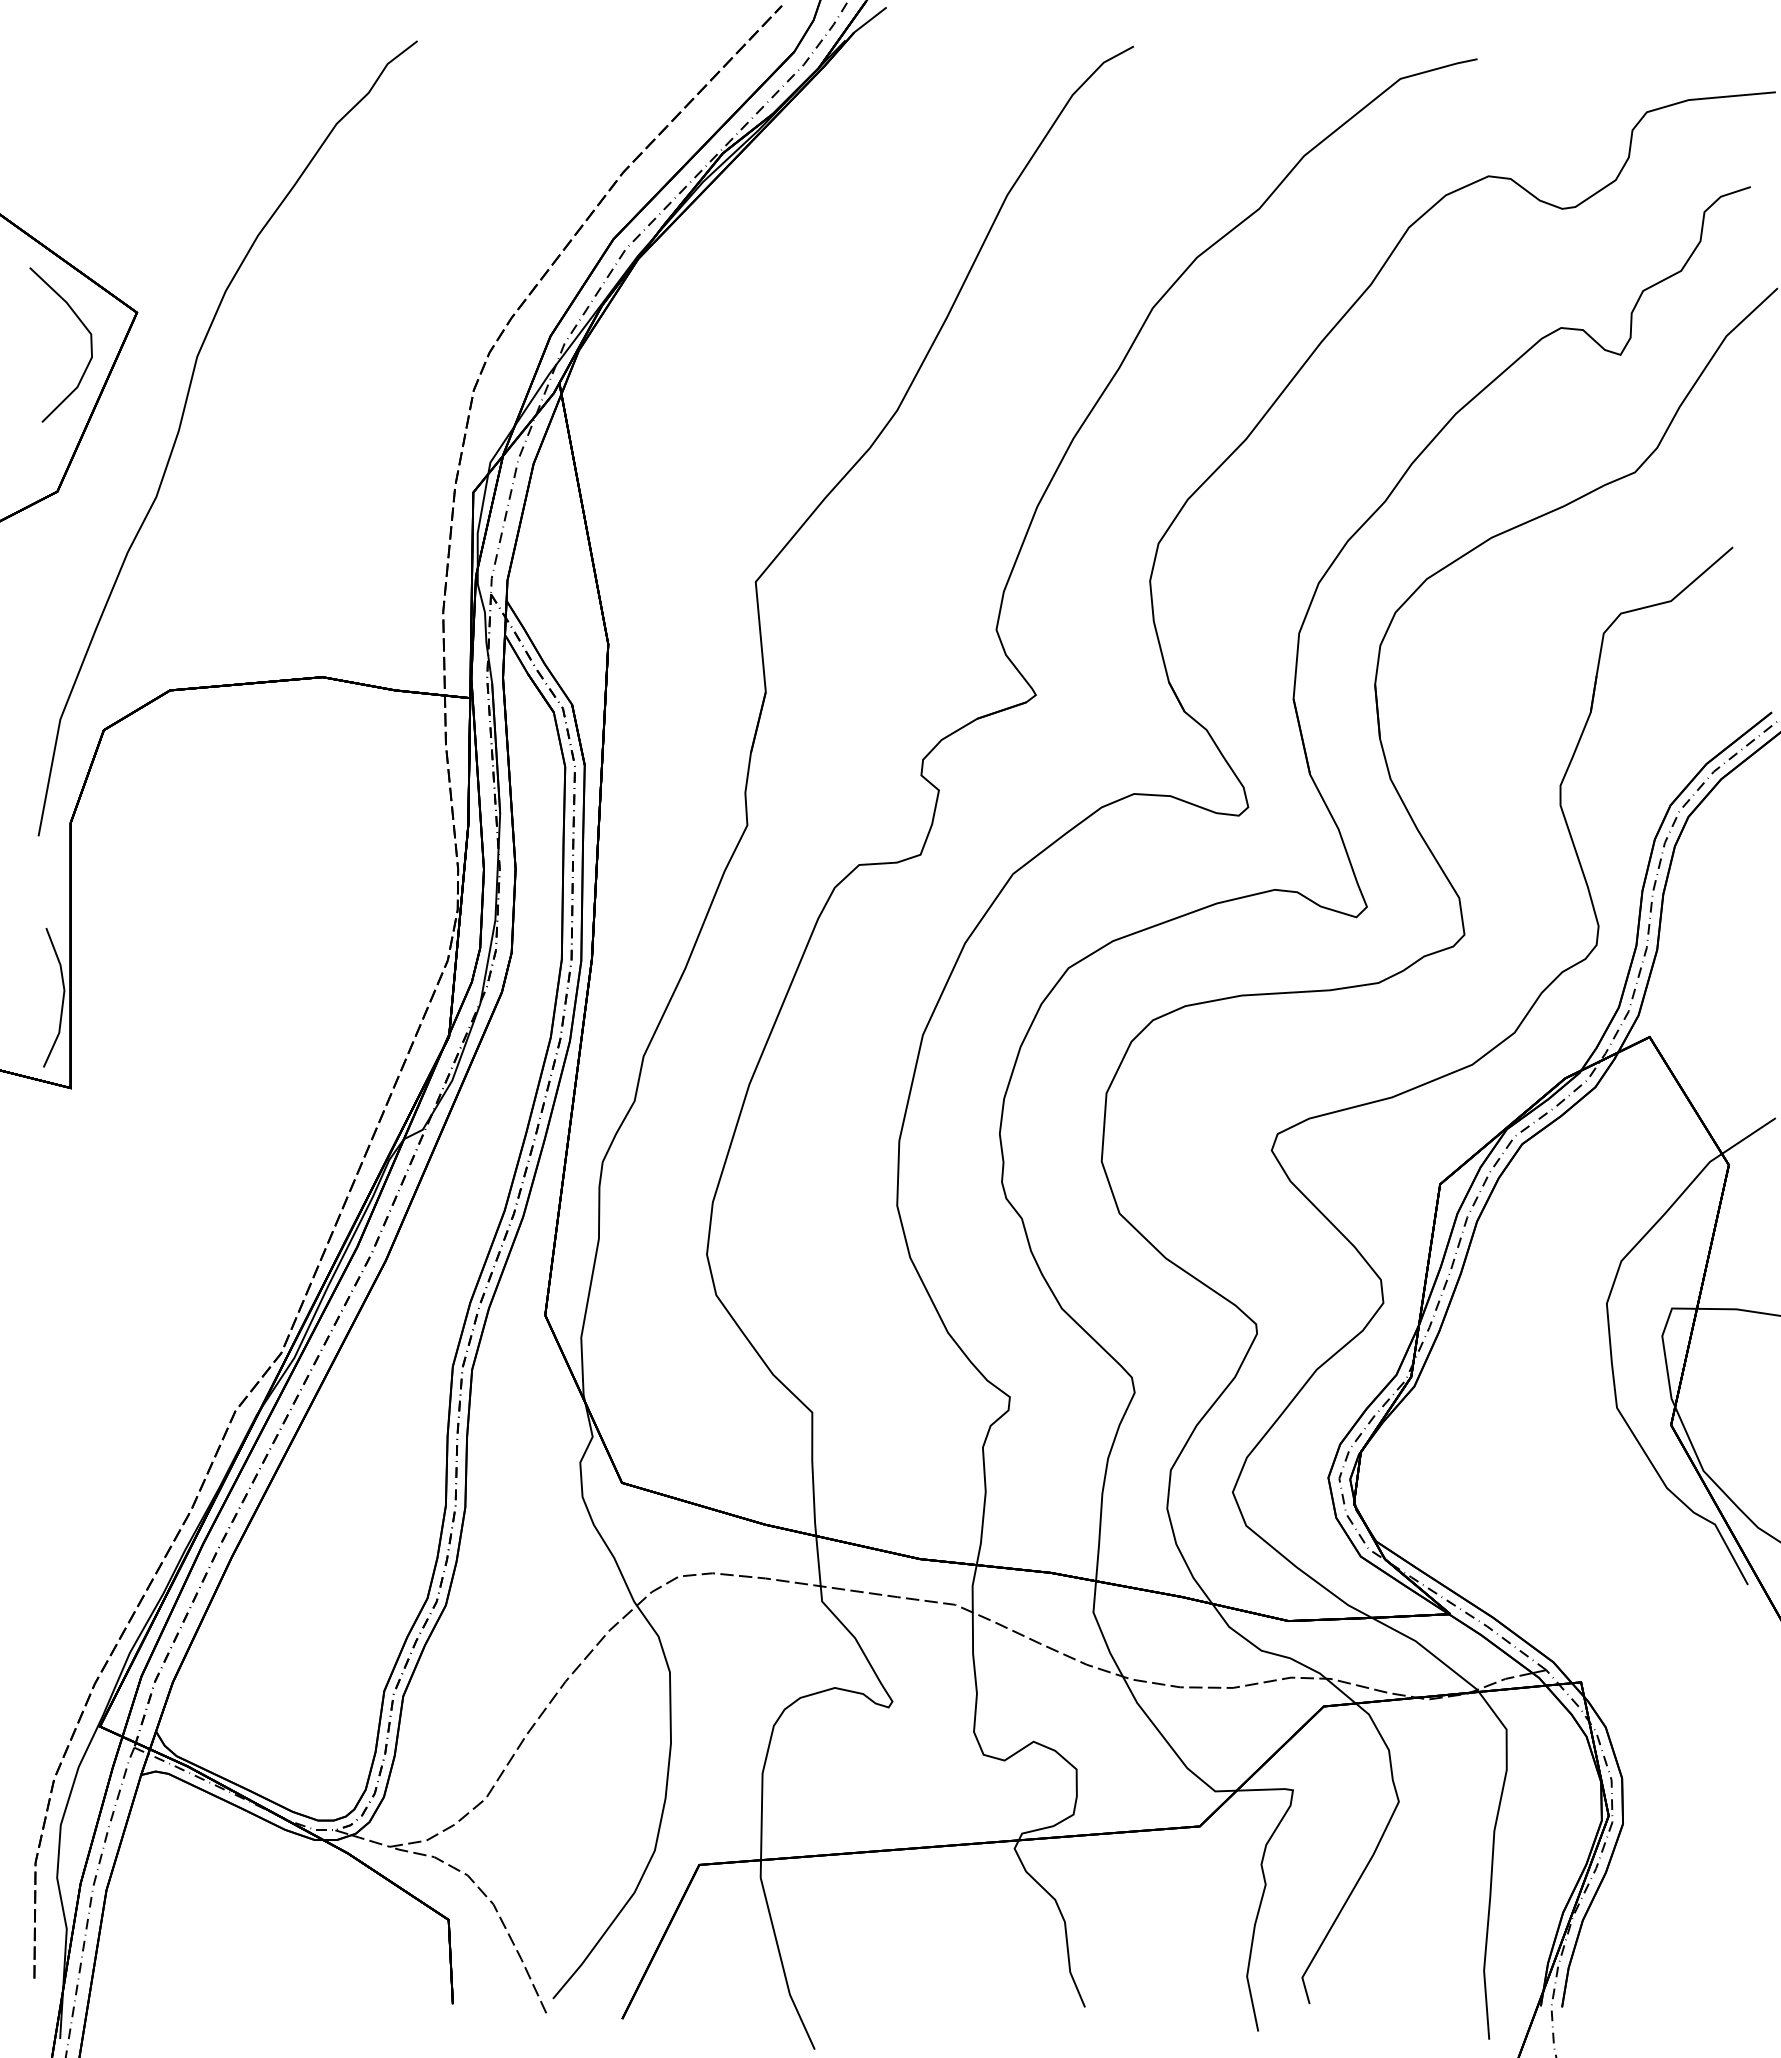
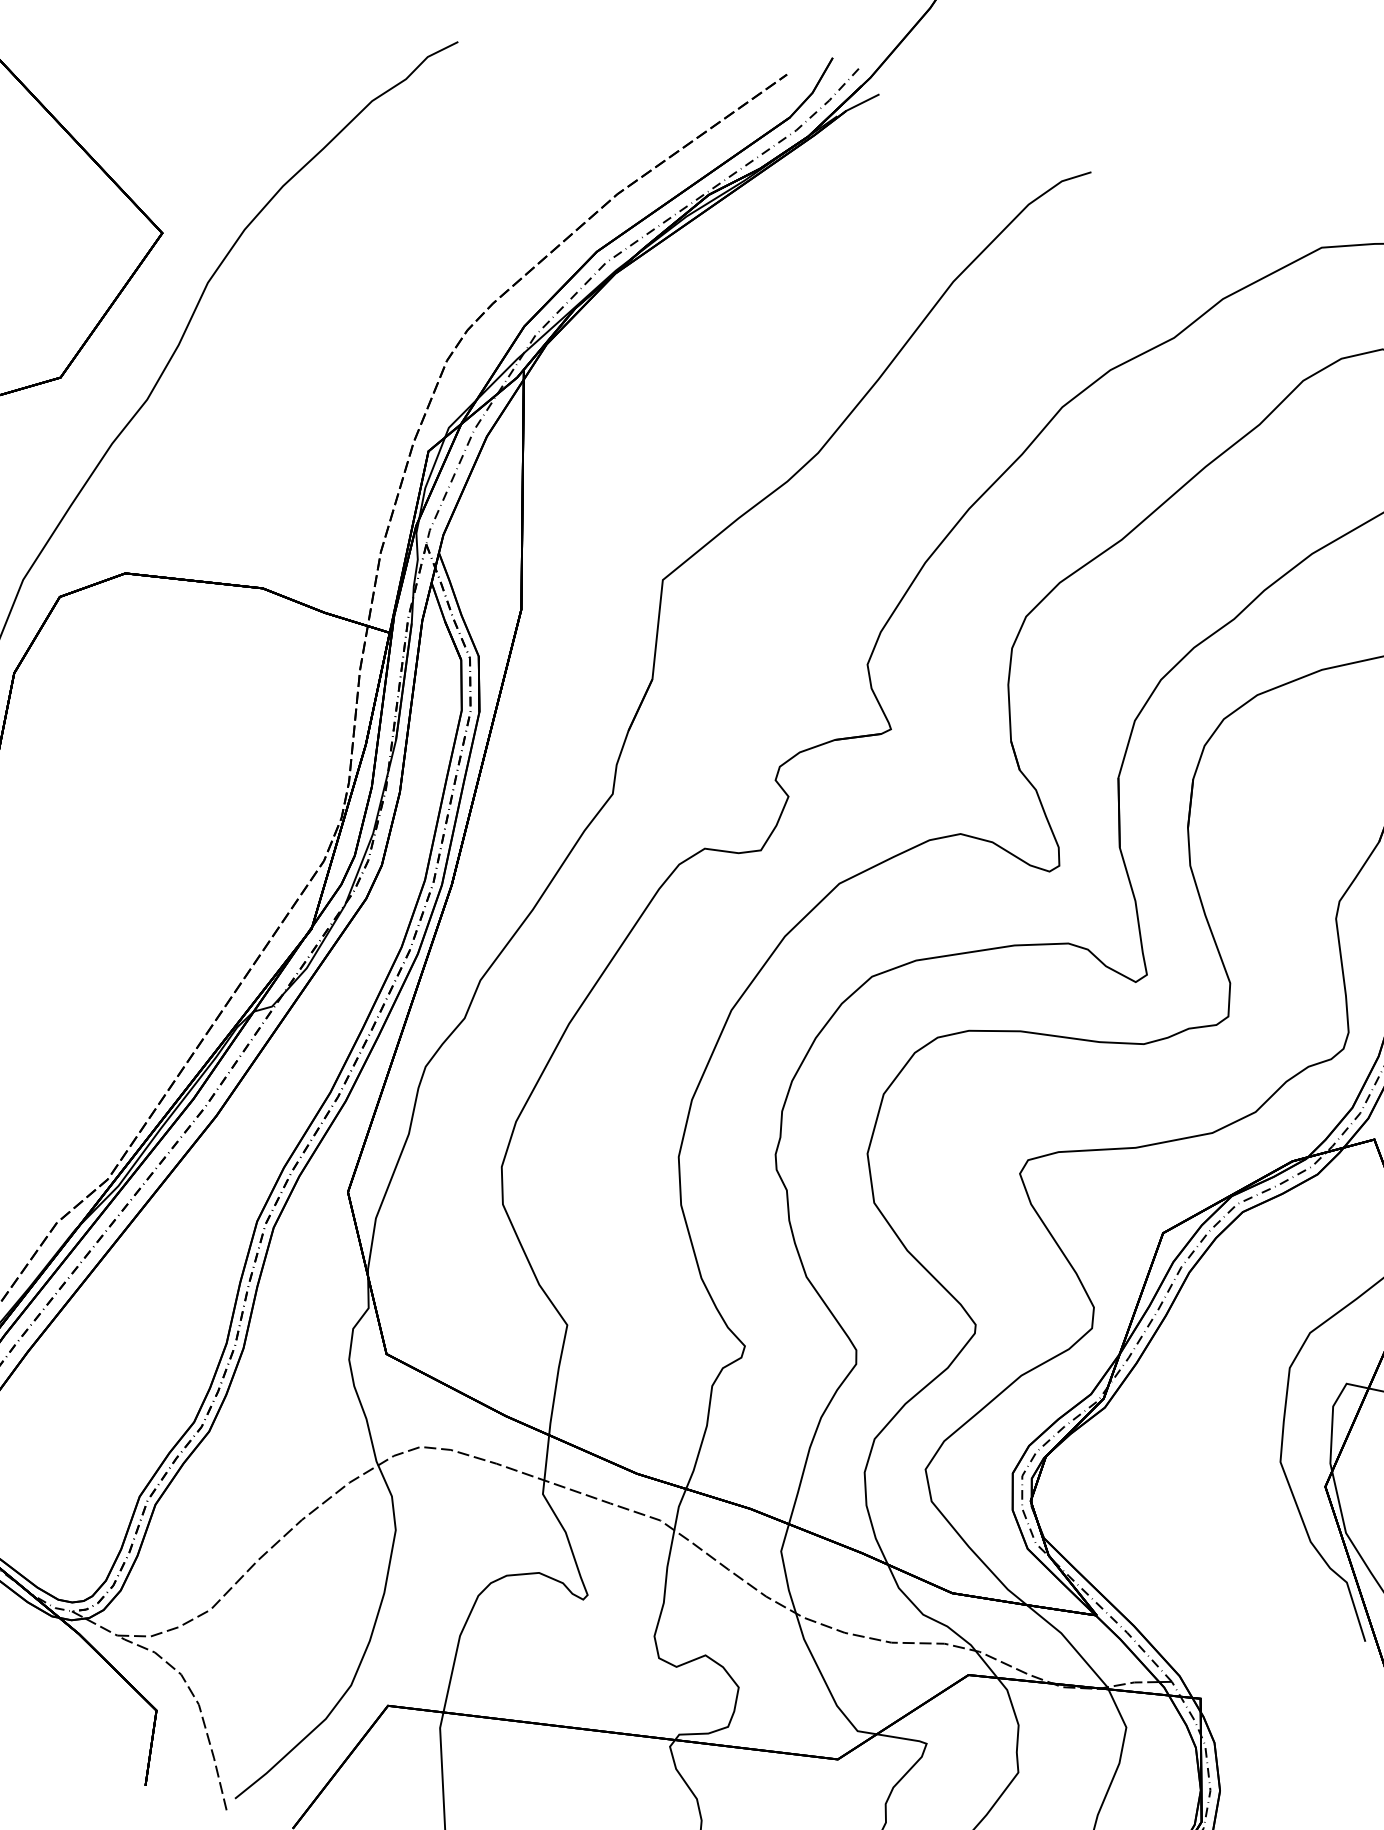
curve: (84, 327) -> (113, 237), removed

